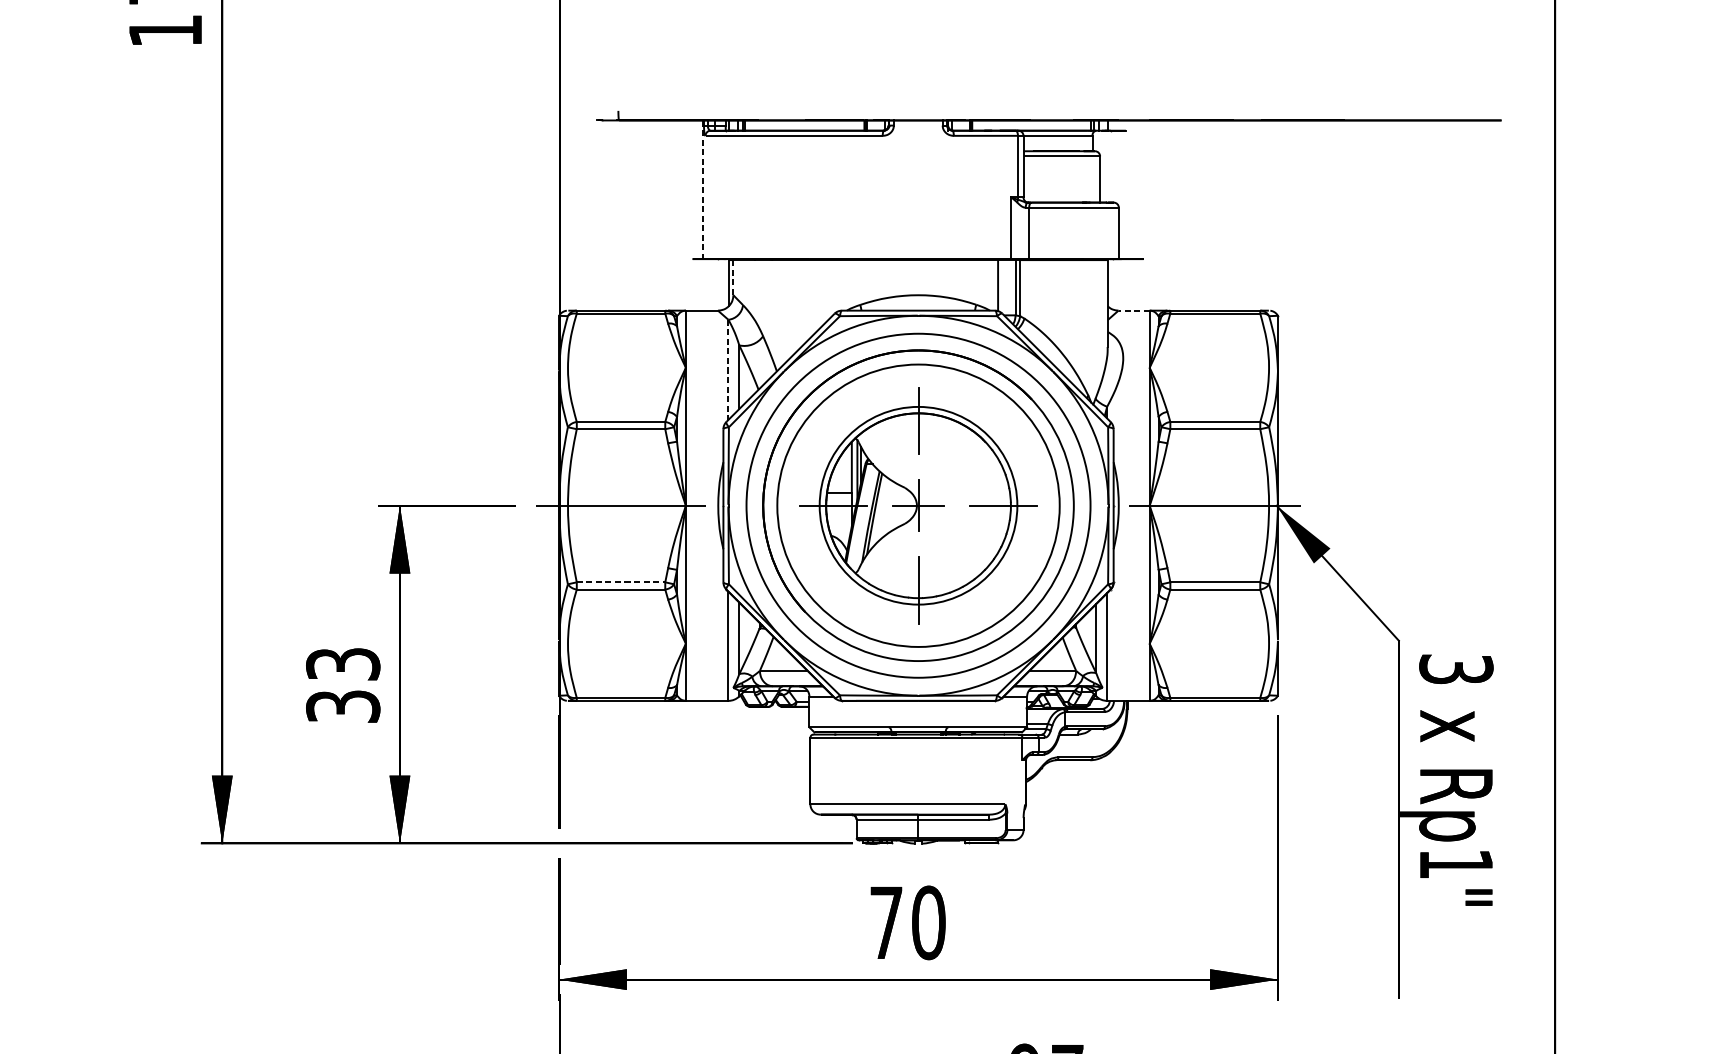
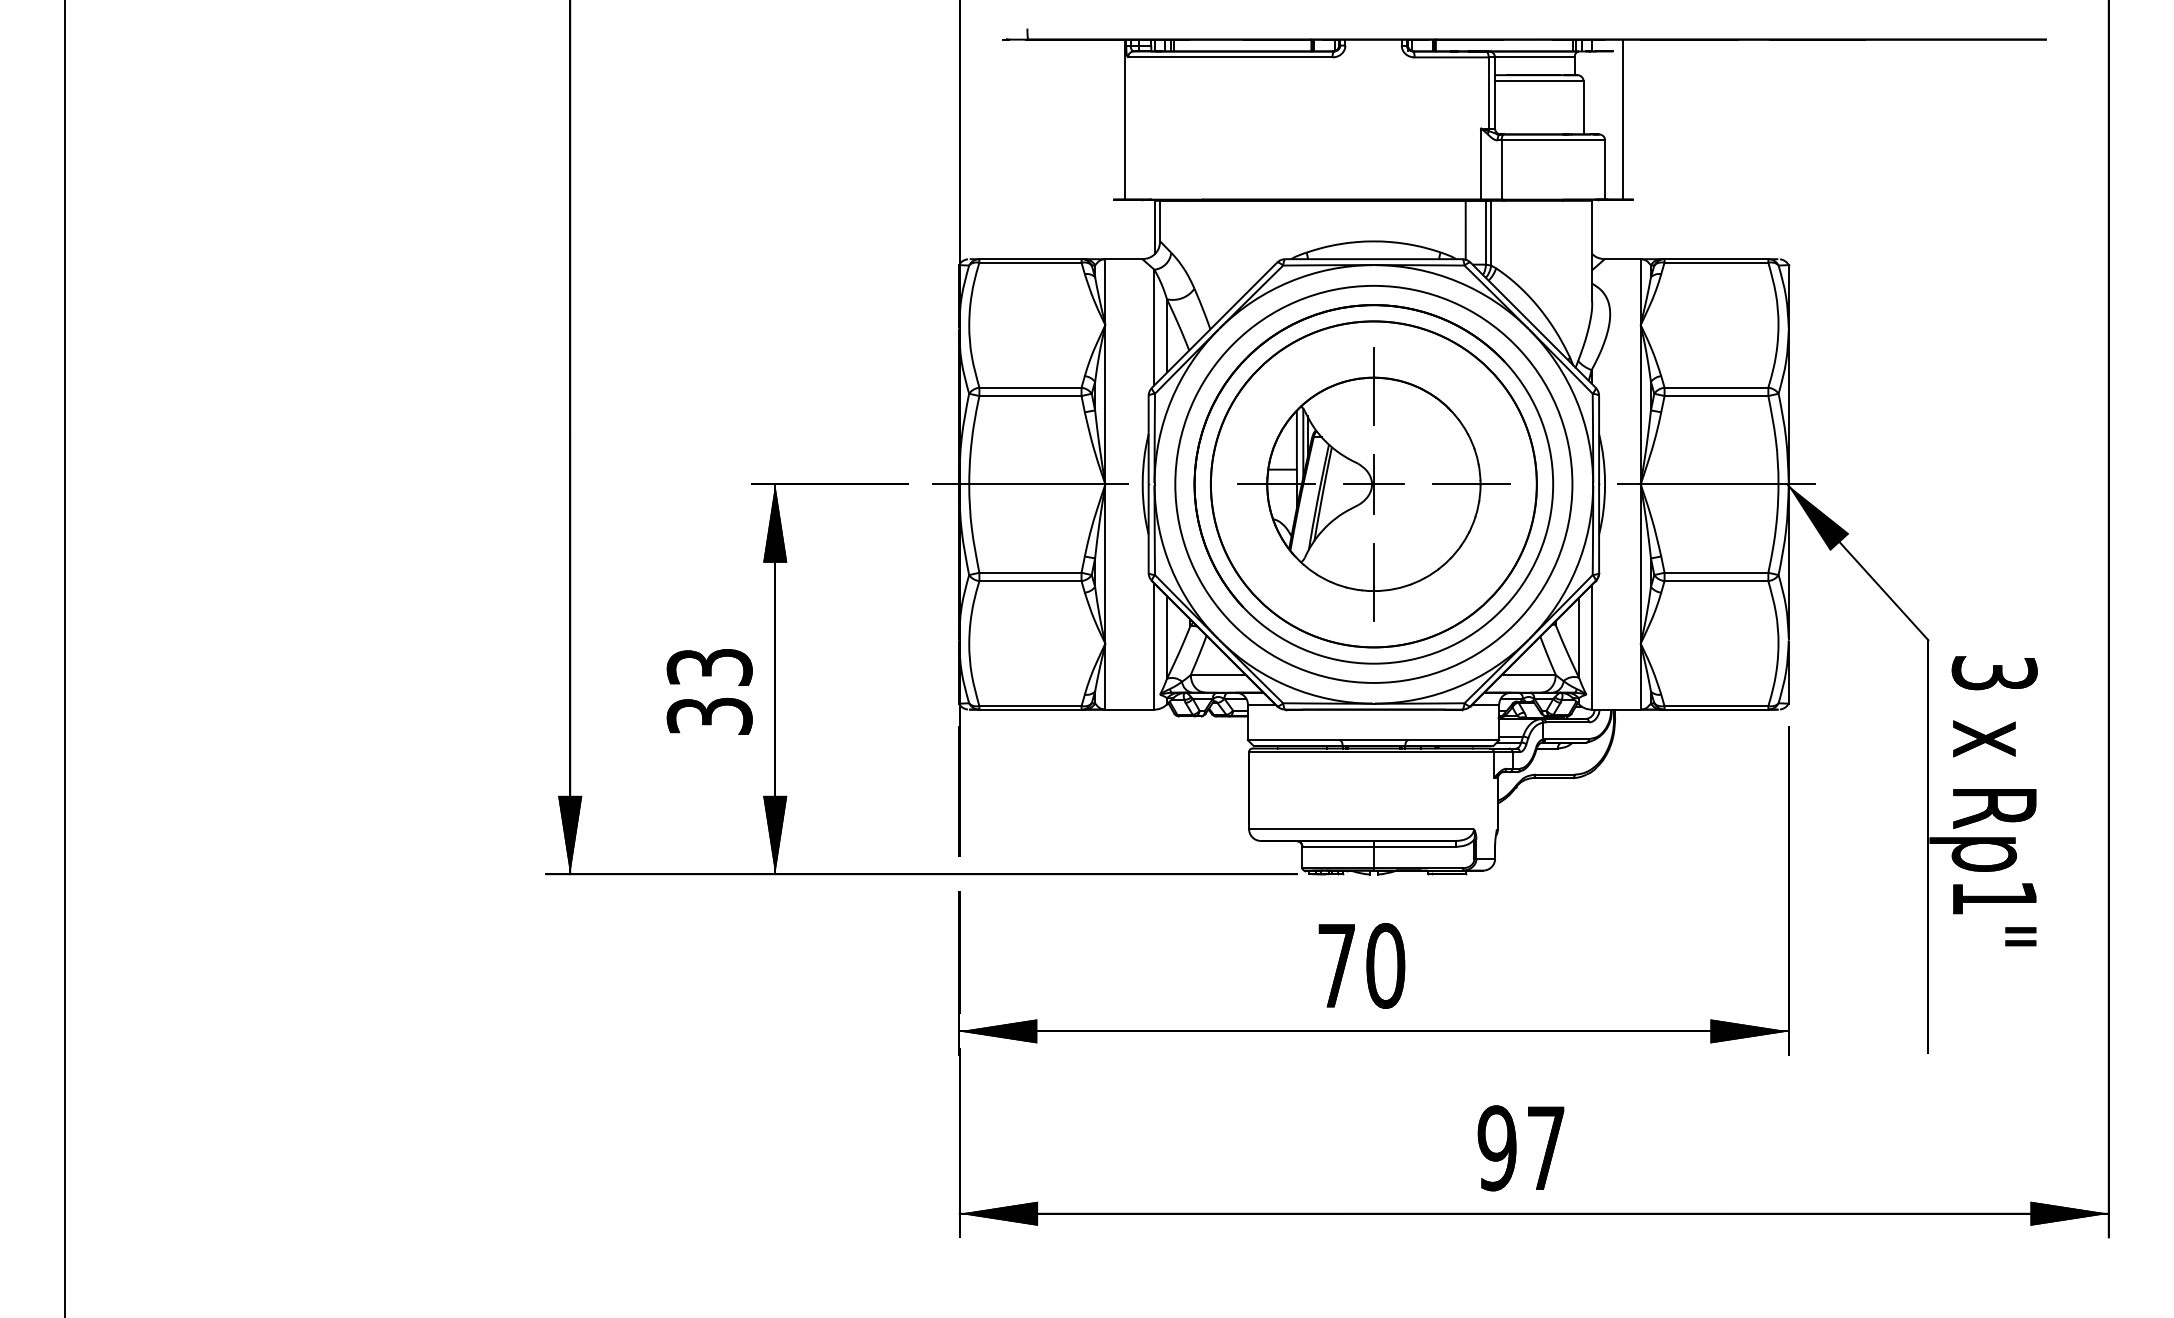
line: (1133, 189) -> (1622, 119), added
line: (702, 190) -> (1124, 120), dashed -> solid
line: (733, 278) -> (1160, 221), dashed -> solid
line: (1133, 310) -> (1622, 259), dashed -> solid
line: (728, 369) -> (1154, 327), dashed -> solid
circle: (918, 505) -> (1373, 484), size x1.43
line: (621, 582) -> (1030, 572), dashed -> solid

